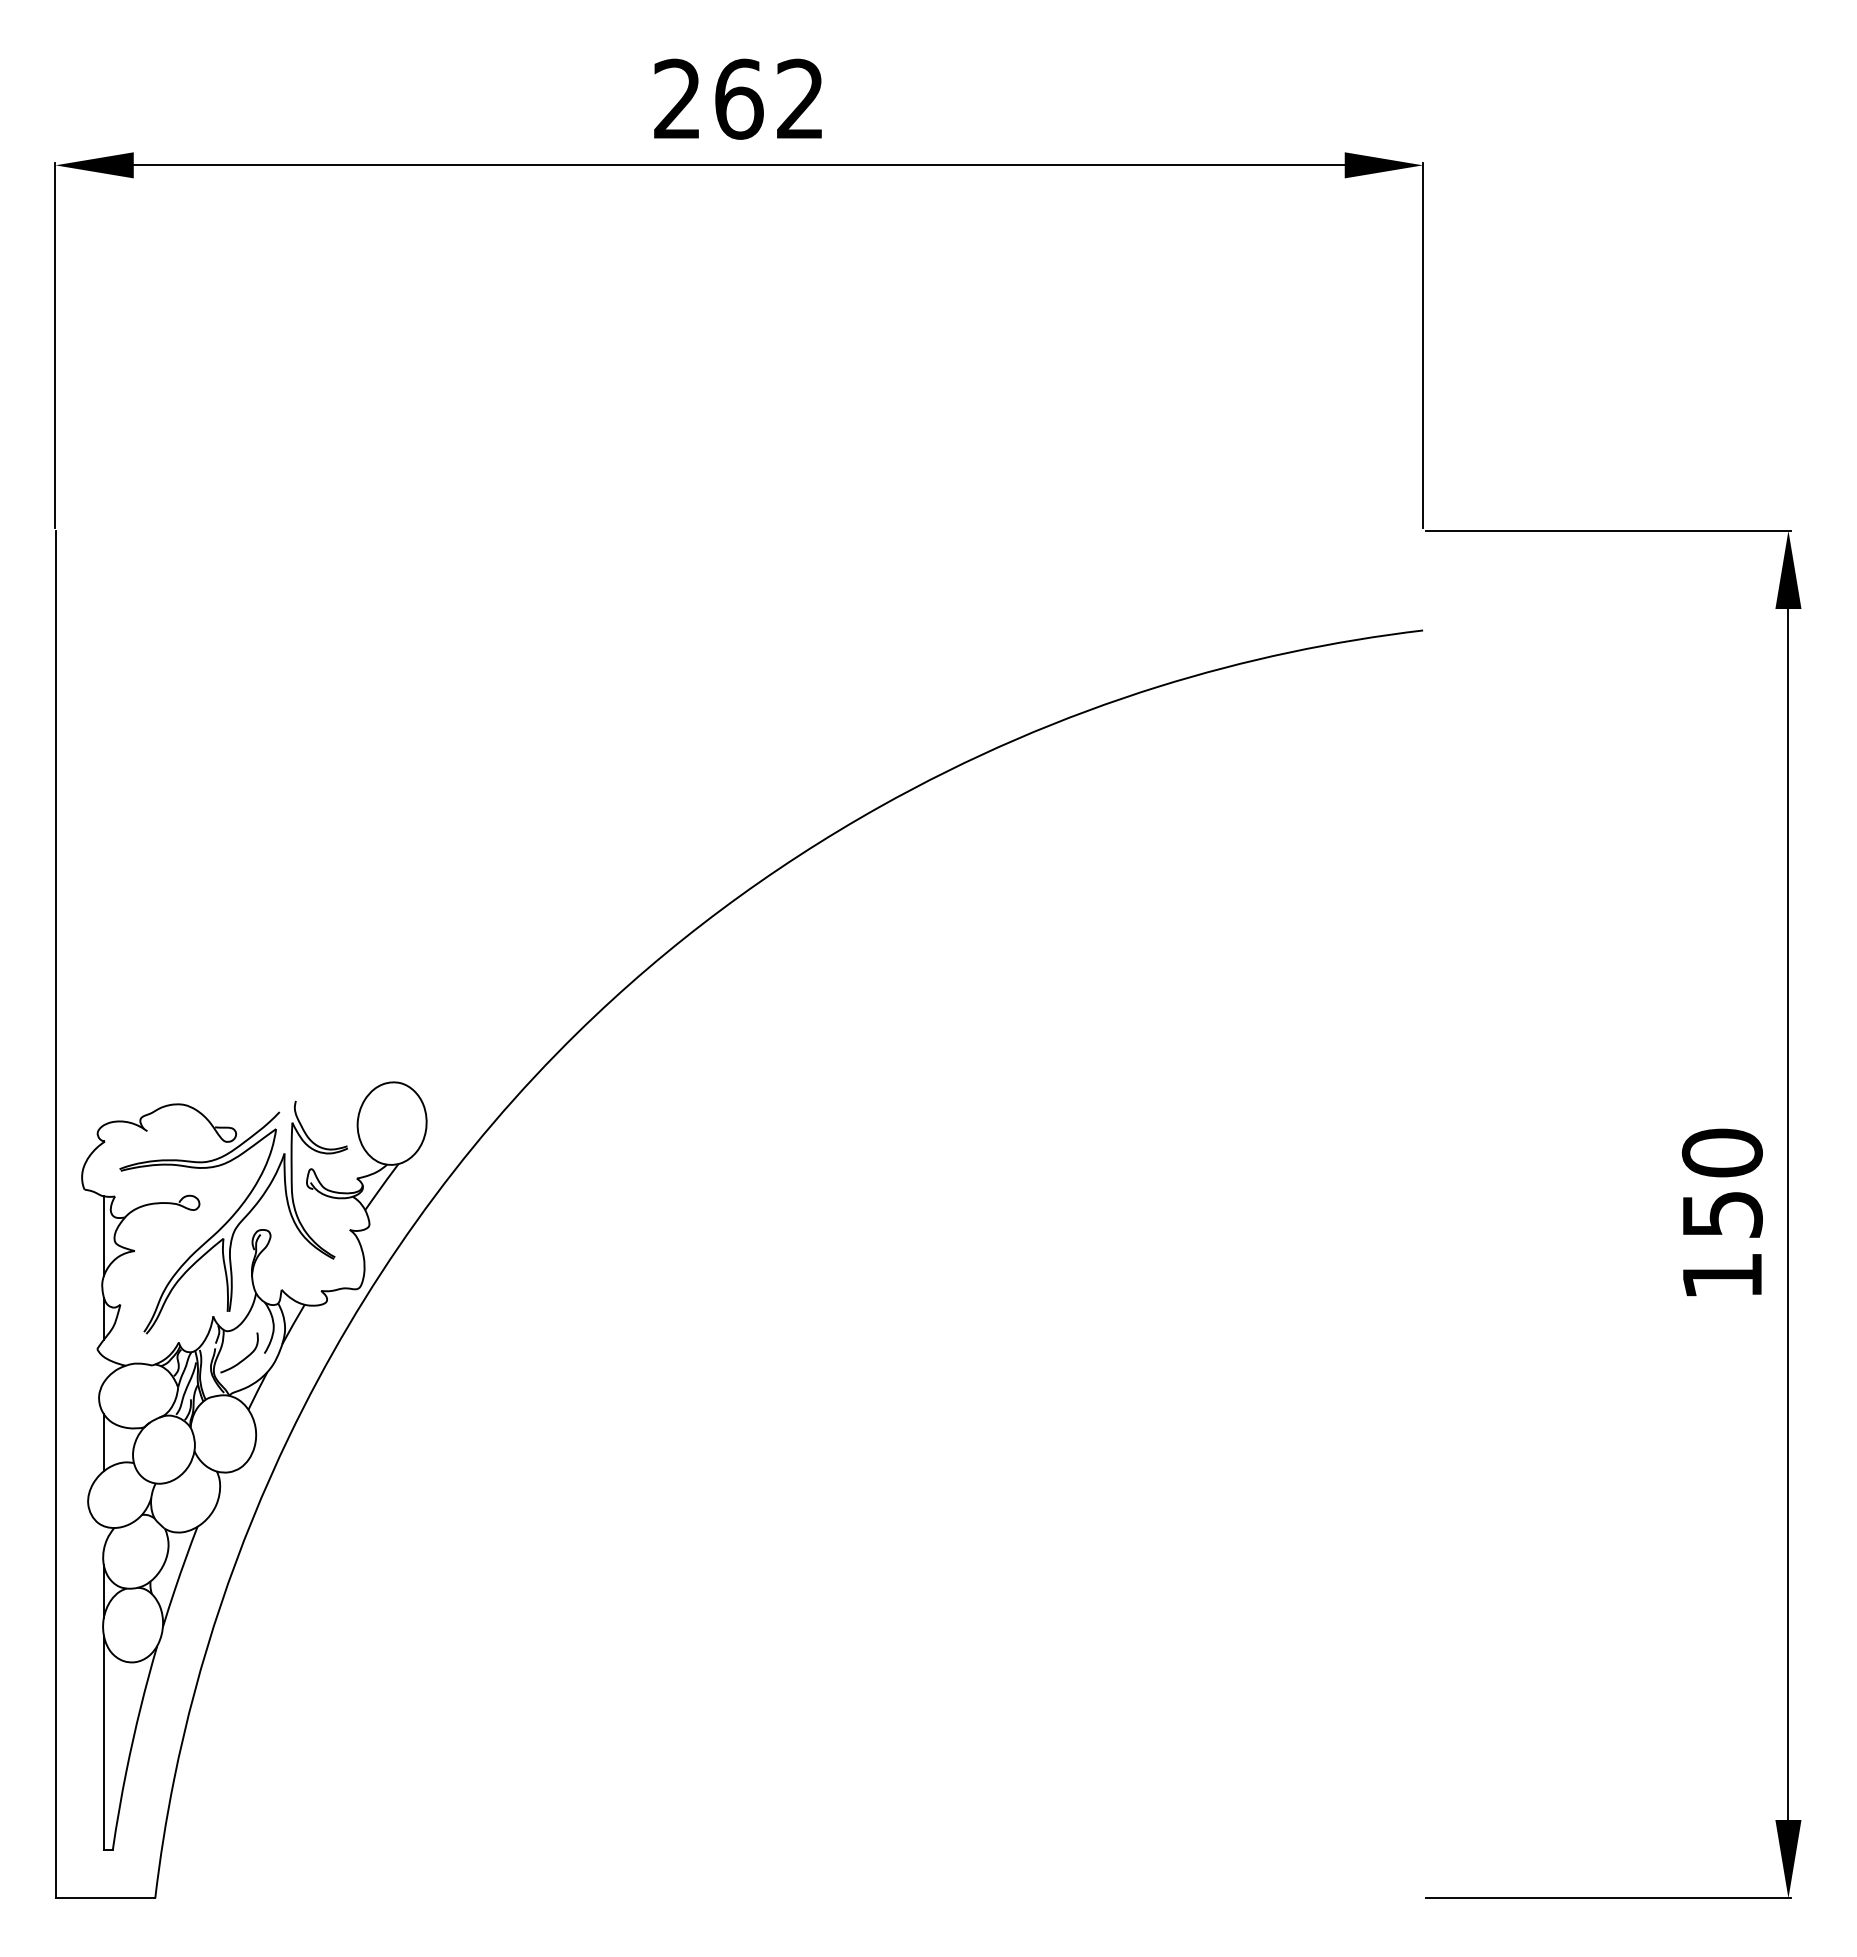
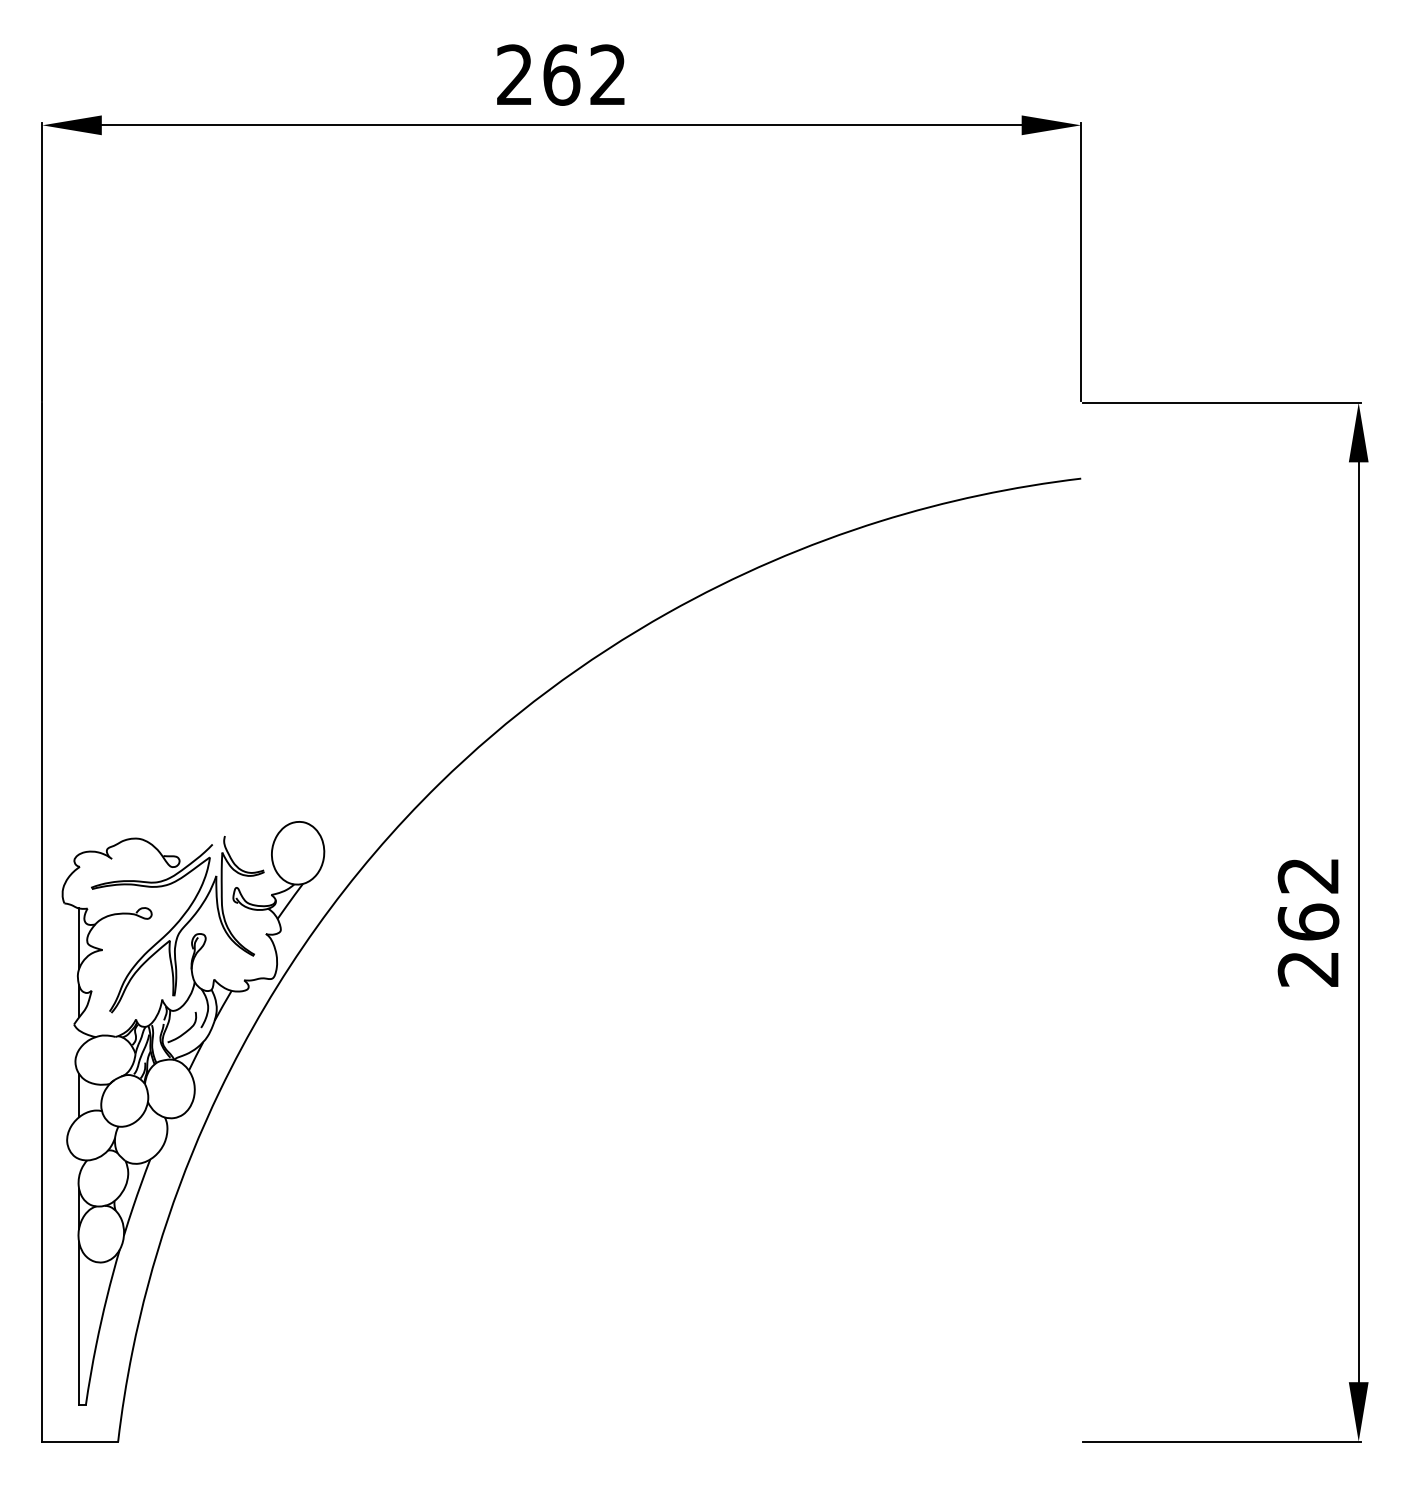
text: (1721, 1213) -> (1307, 921), 150 -> 262

